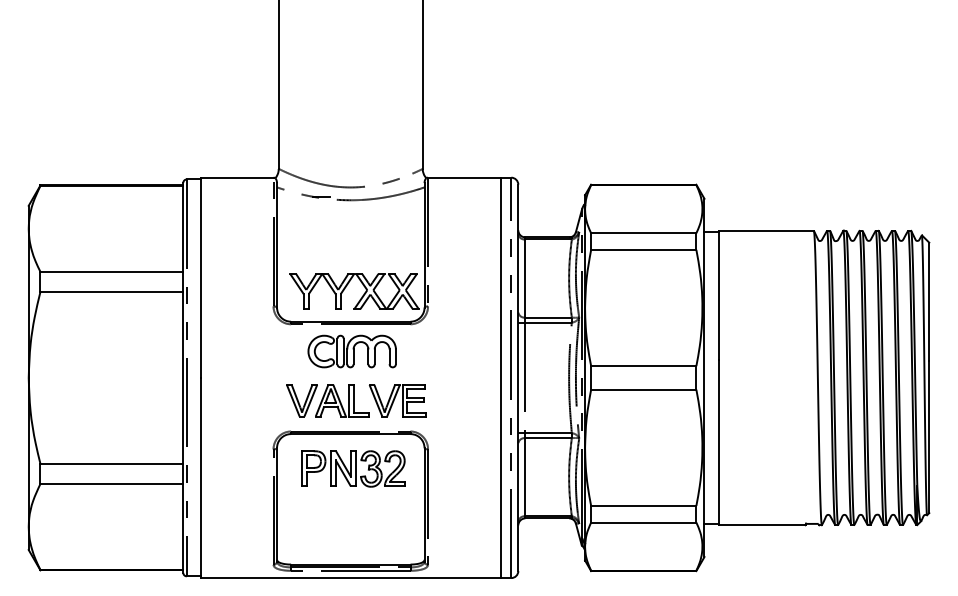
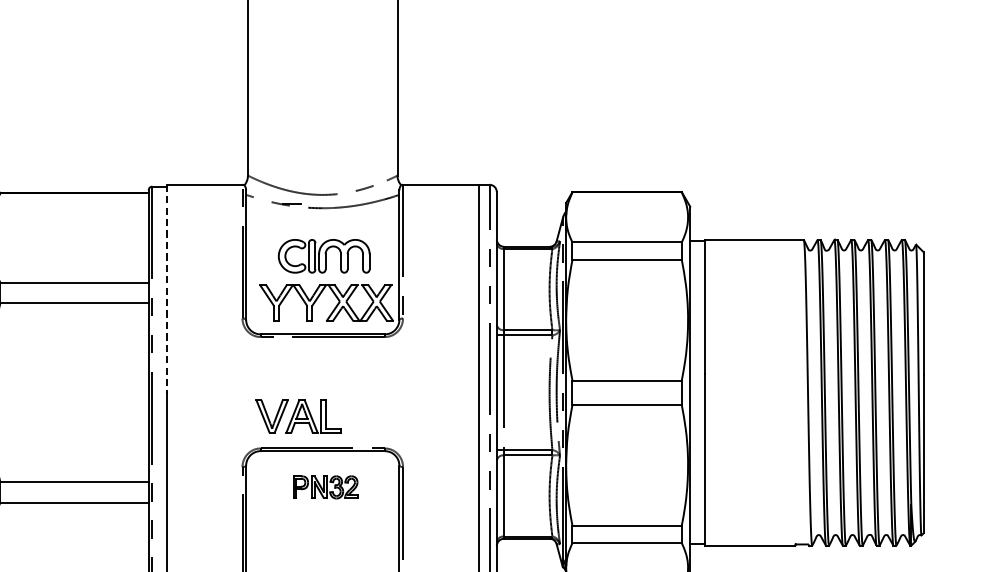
line: (200, 278) -> (166, 289), solid -> dashed
part: (351, 351) -> (323, 256), moved
part: (397, 400) -> (371, 416), removed
part: (353, 468) -> (325, 486), size x0.6

